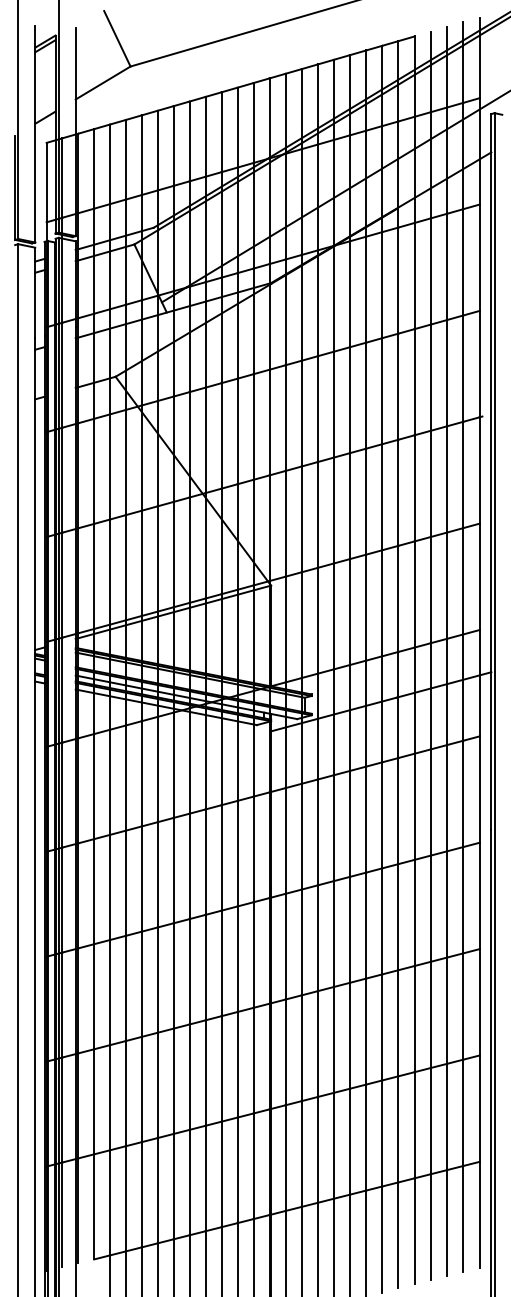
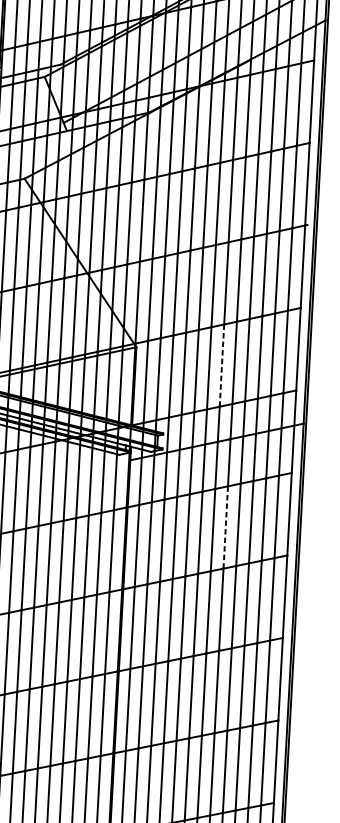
line: (382, 602) -> (222, 365), solid -> dashed
line: (398, 810) -> (225, 527), solid -> dashed

